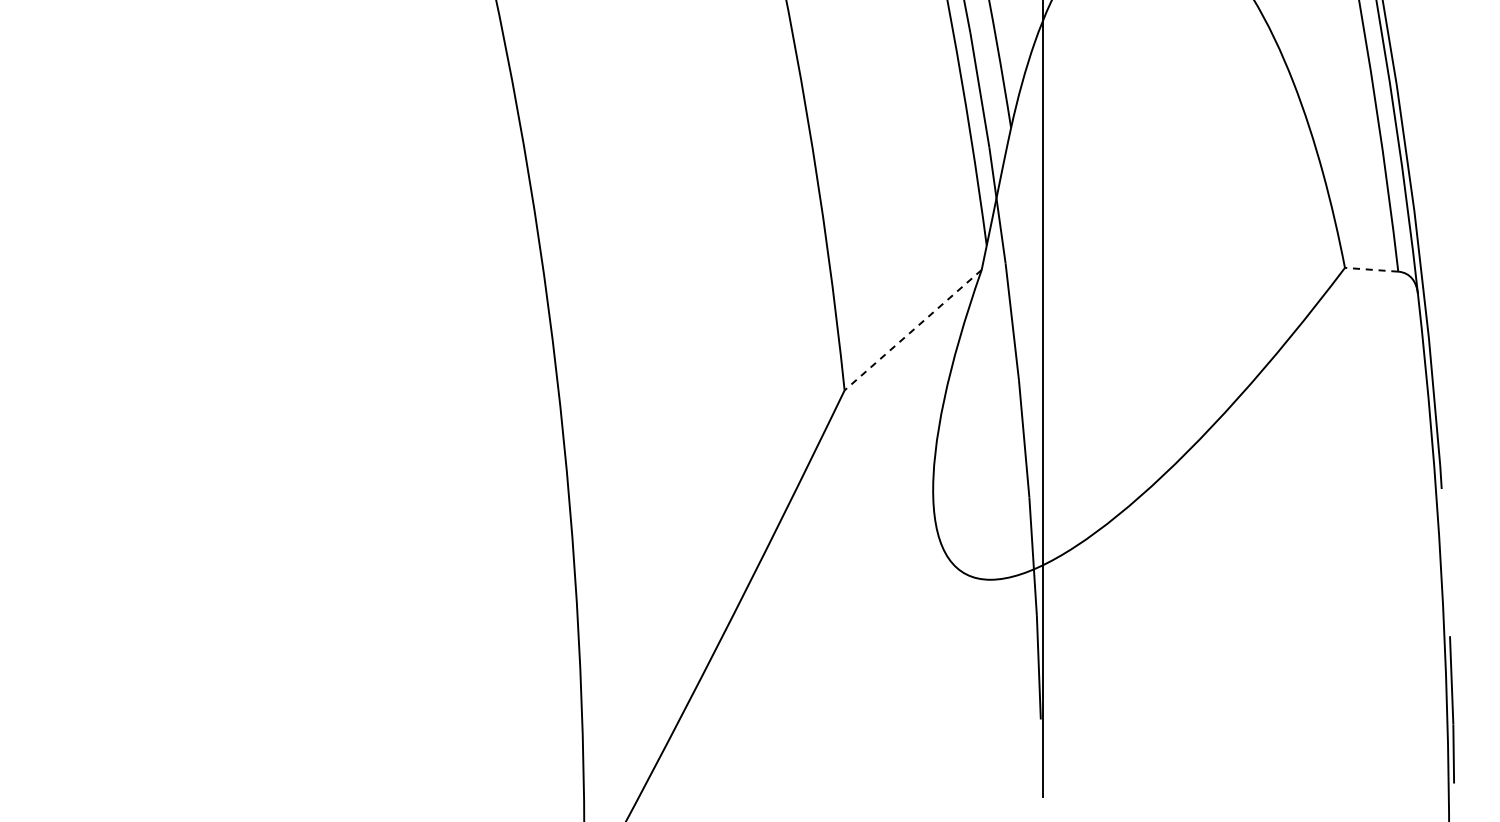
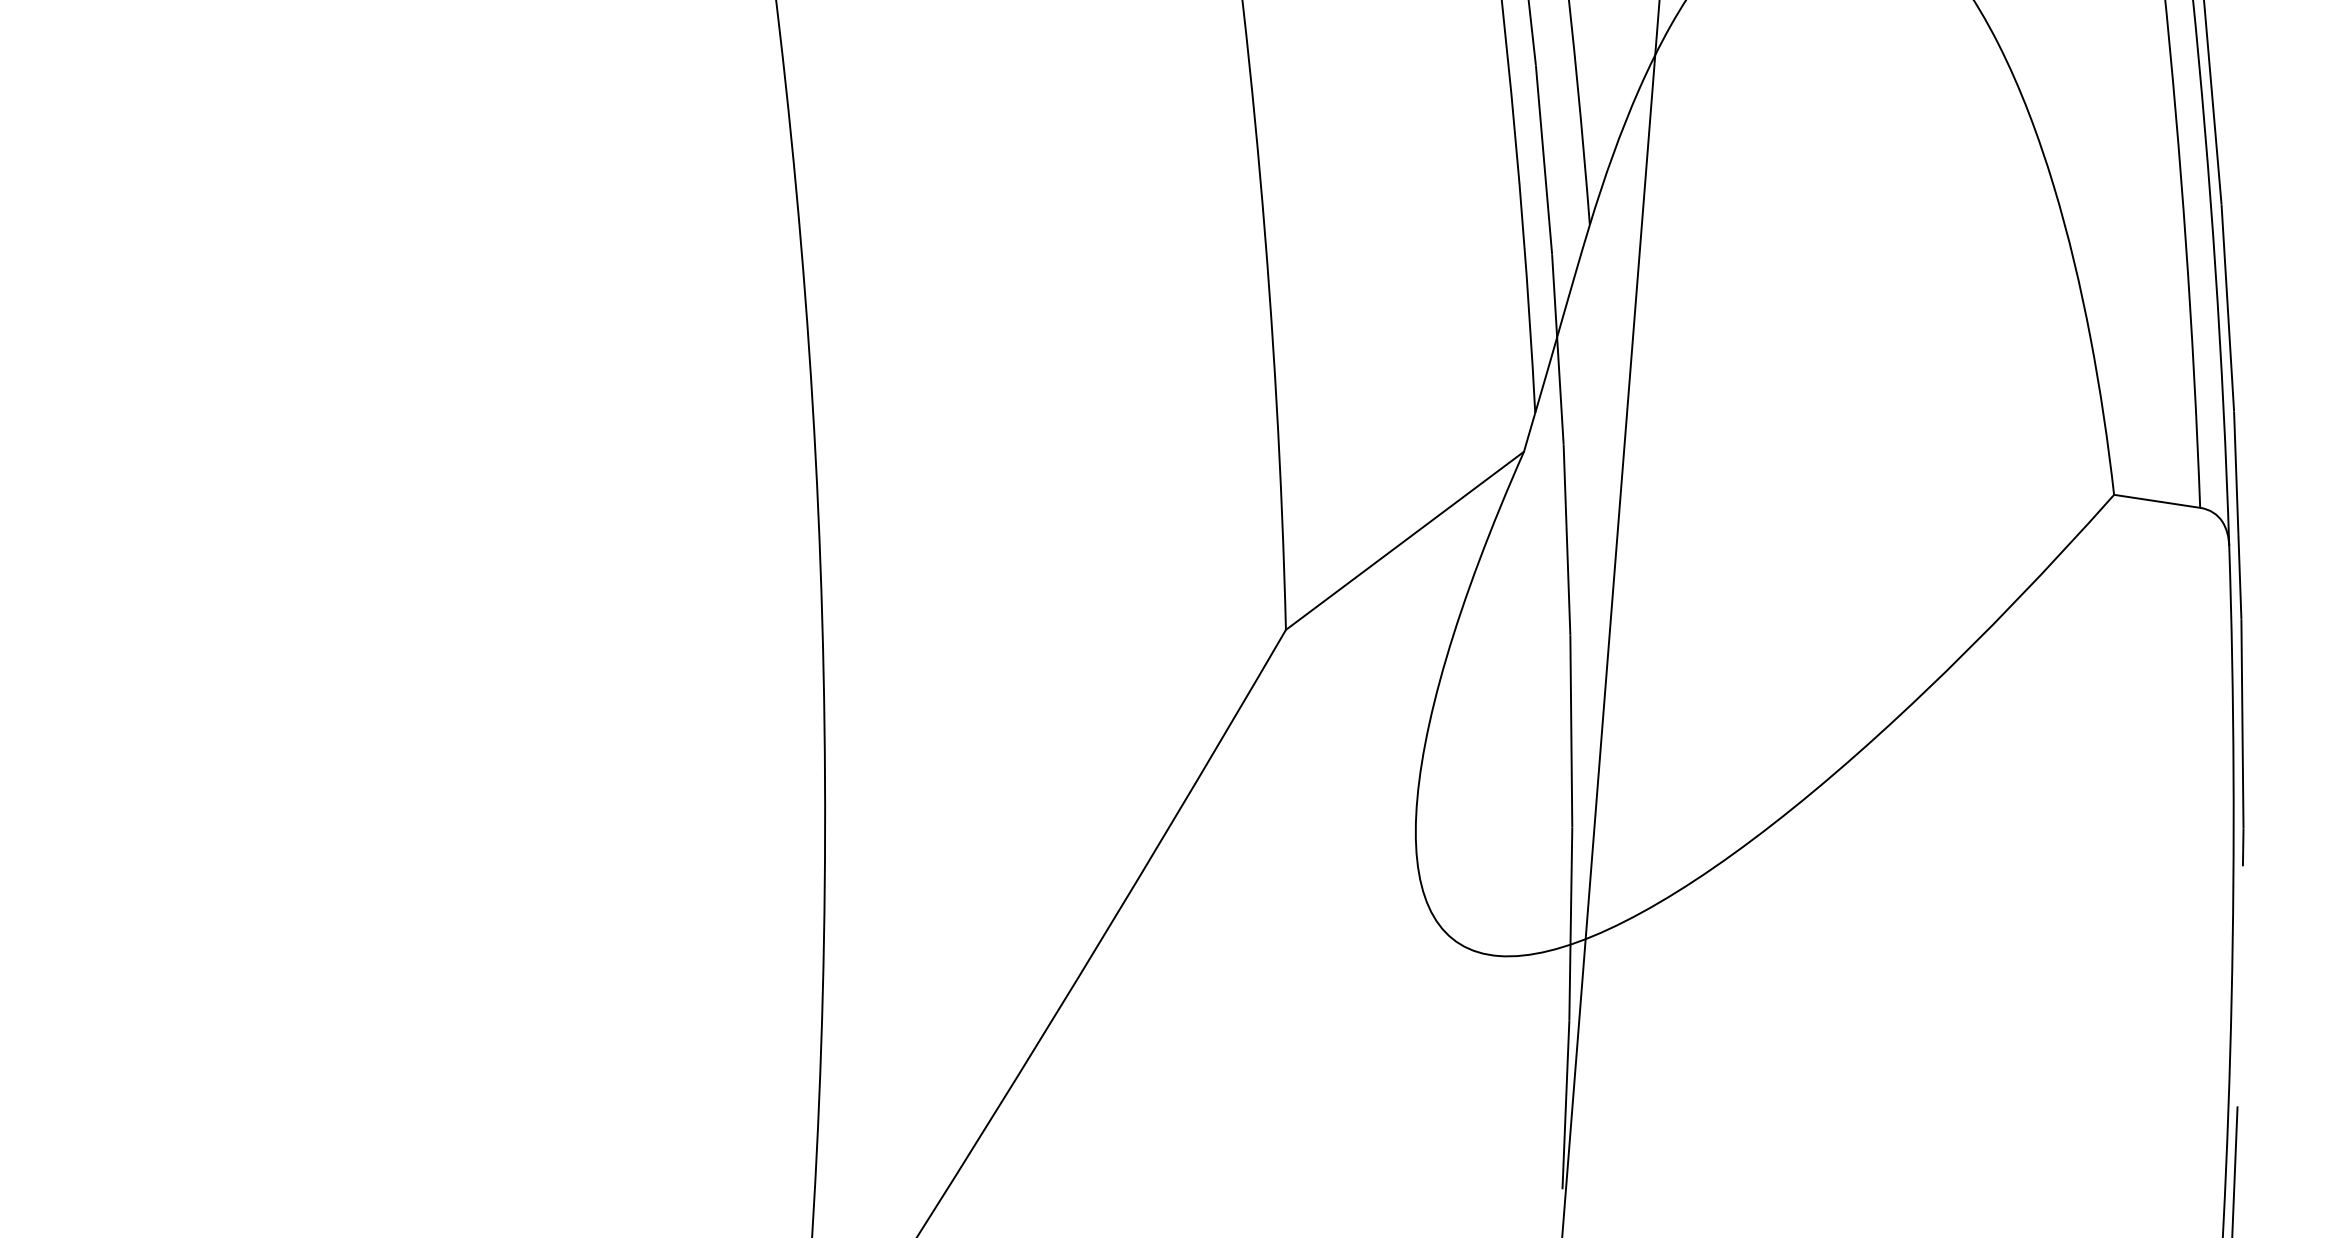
line: (1371, 269) -> (2156, 500), dashed -> solid
line: (912, 330) -> (1403, 541), dashed -> solid

